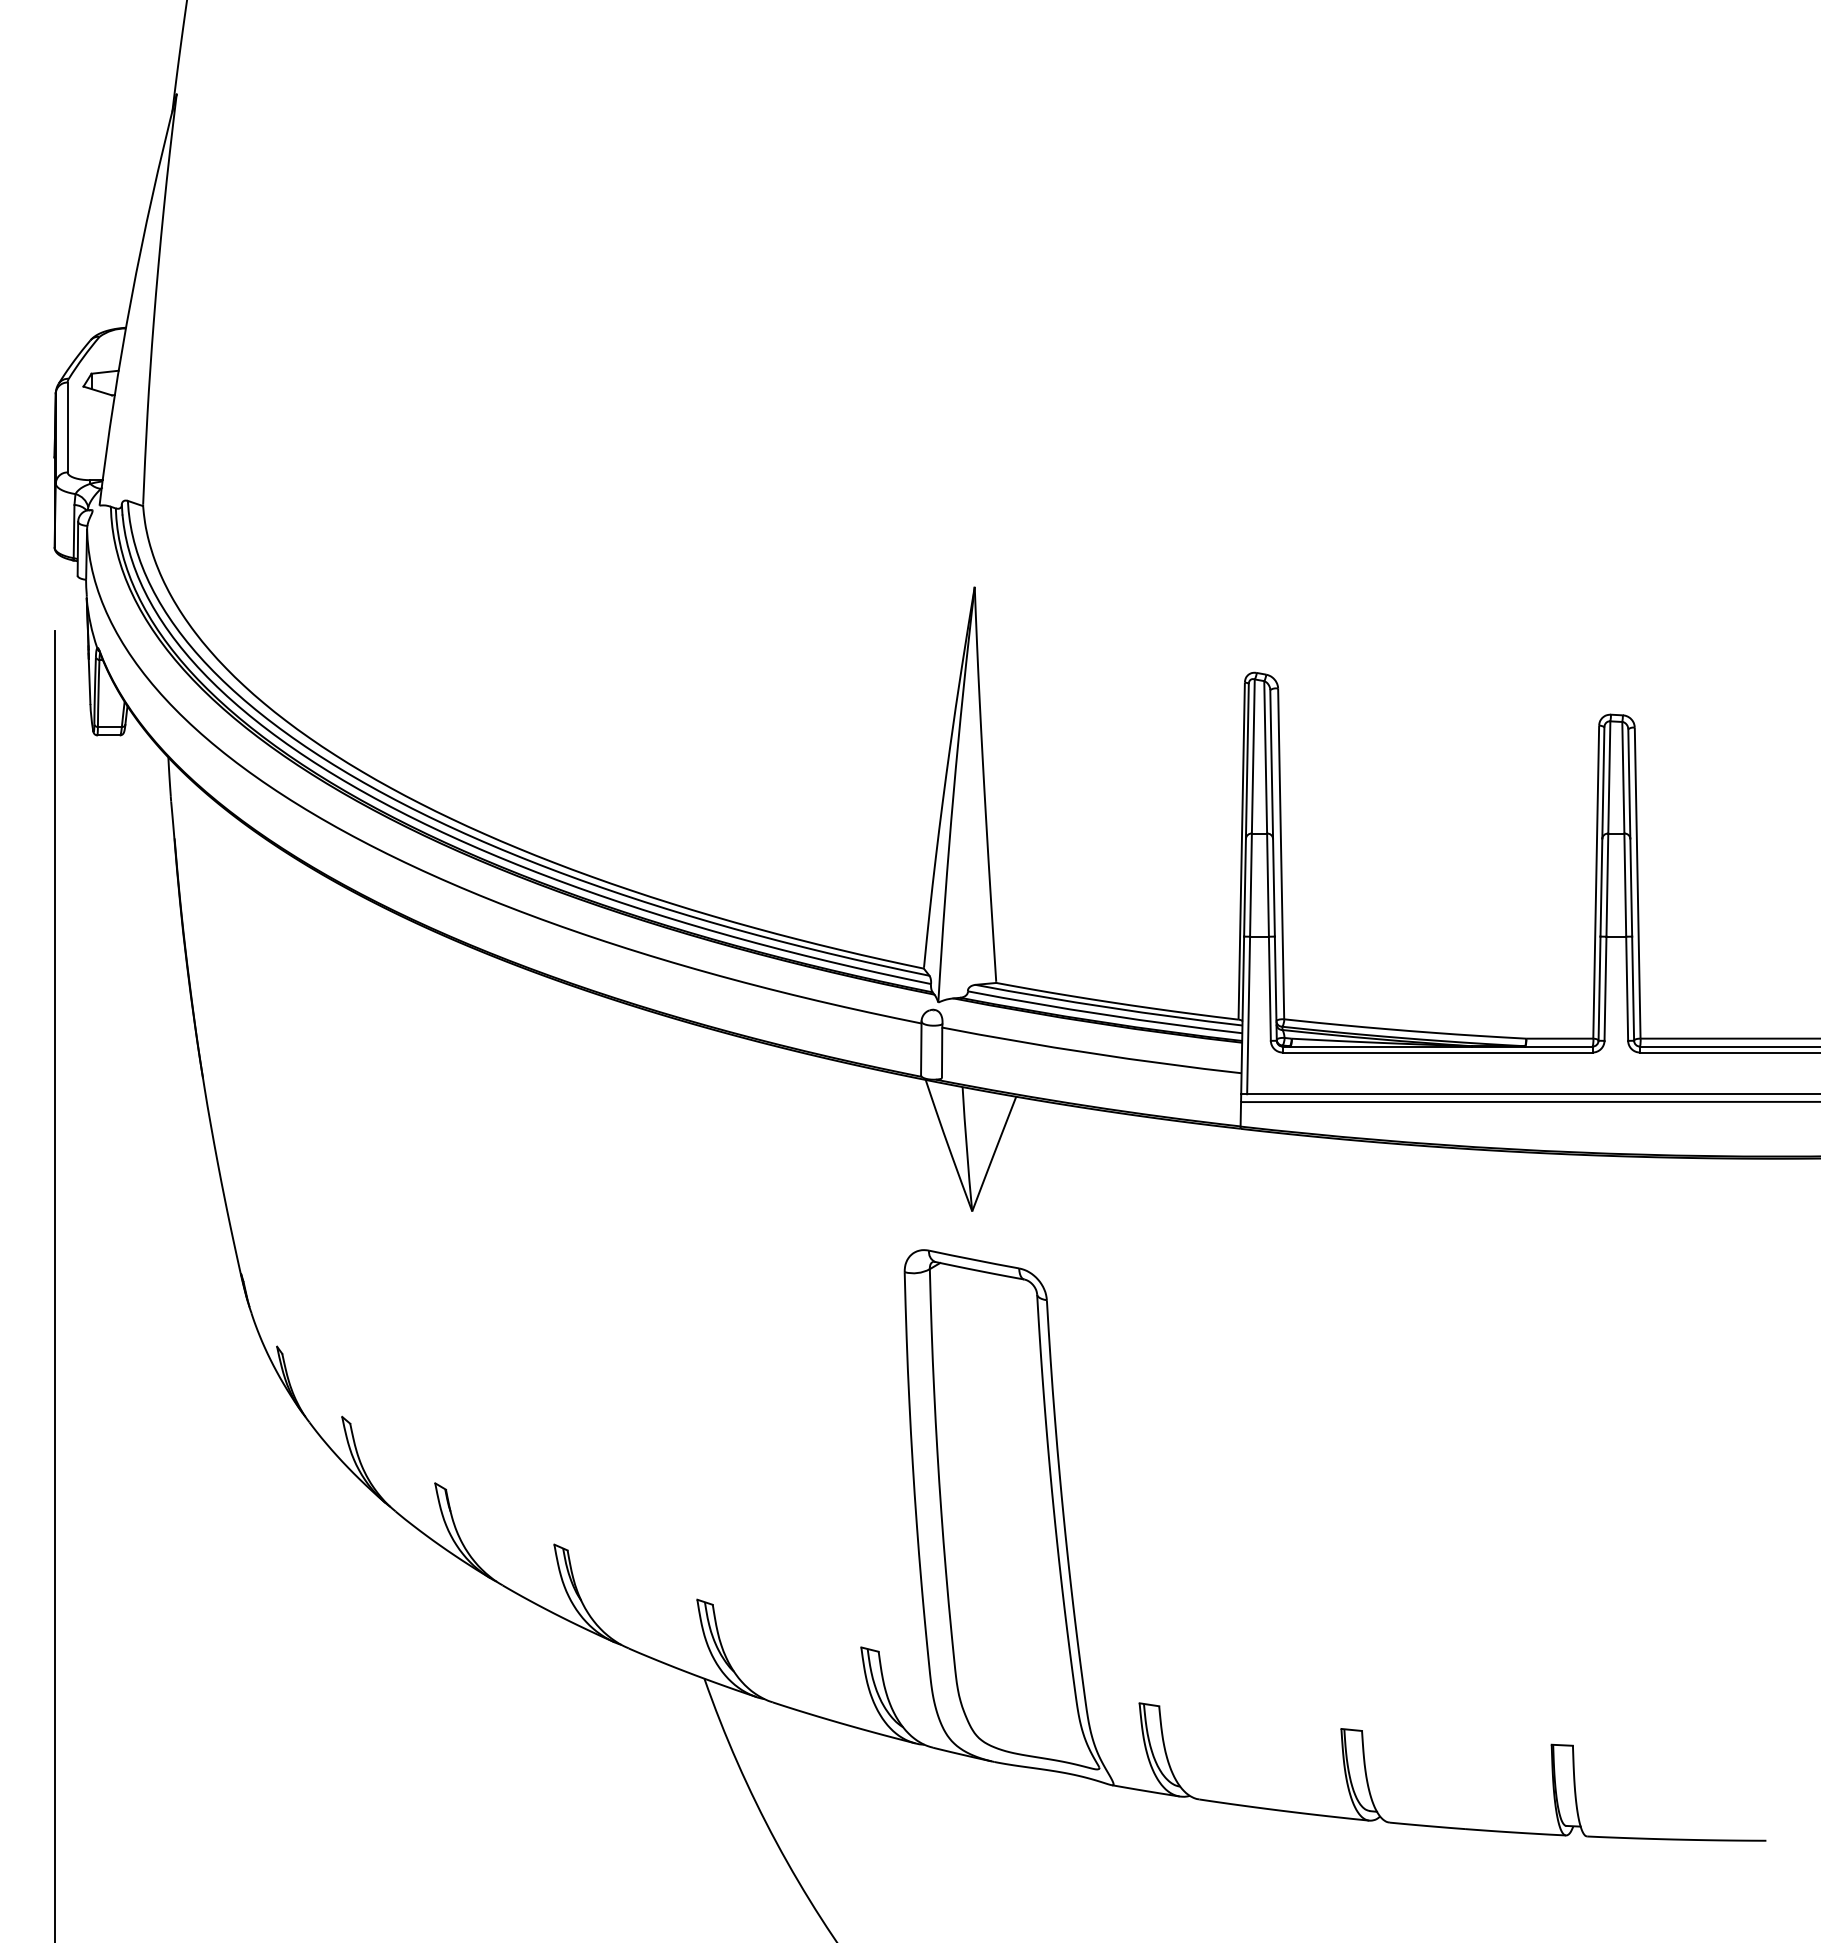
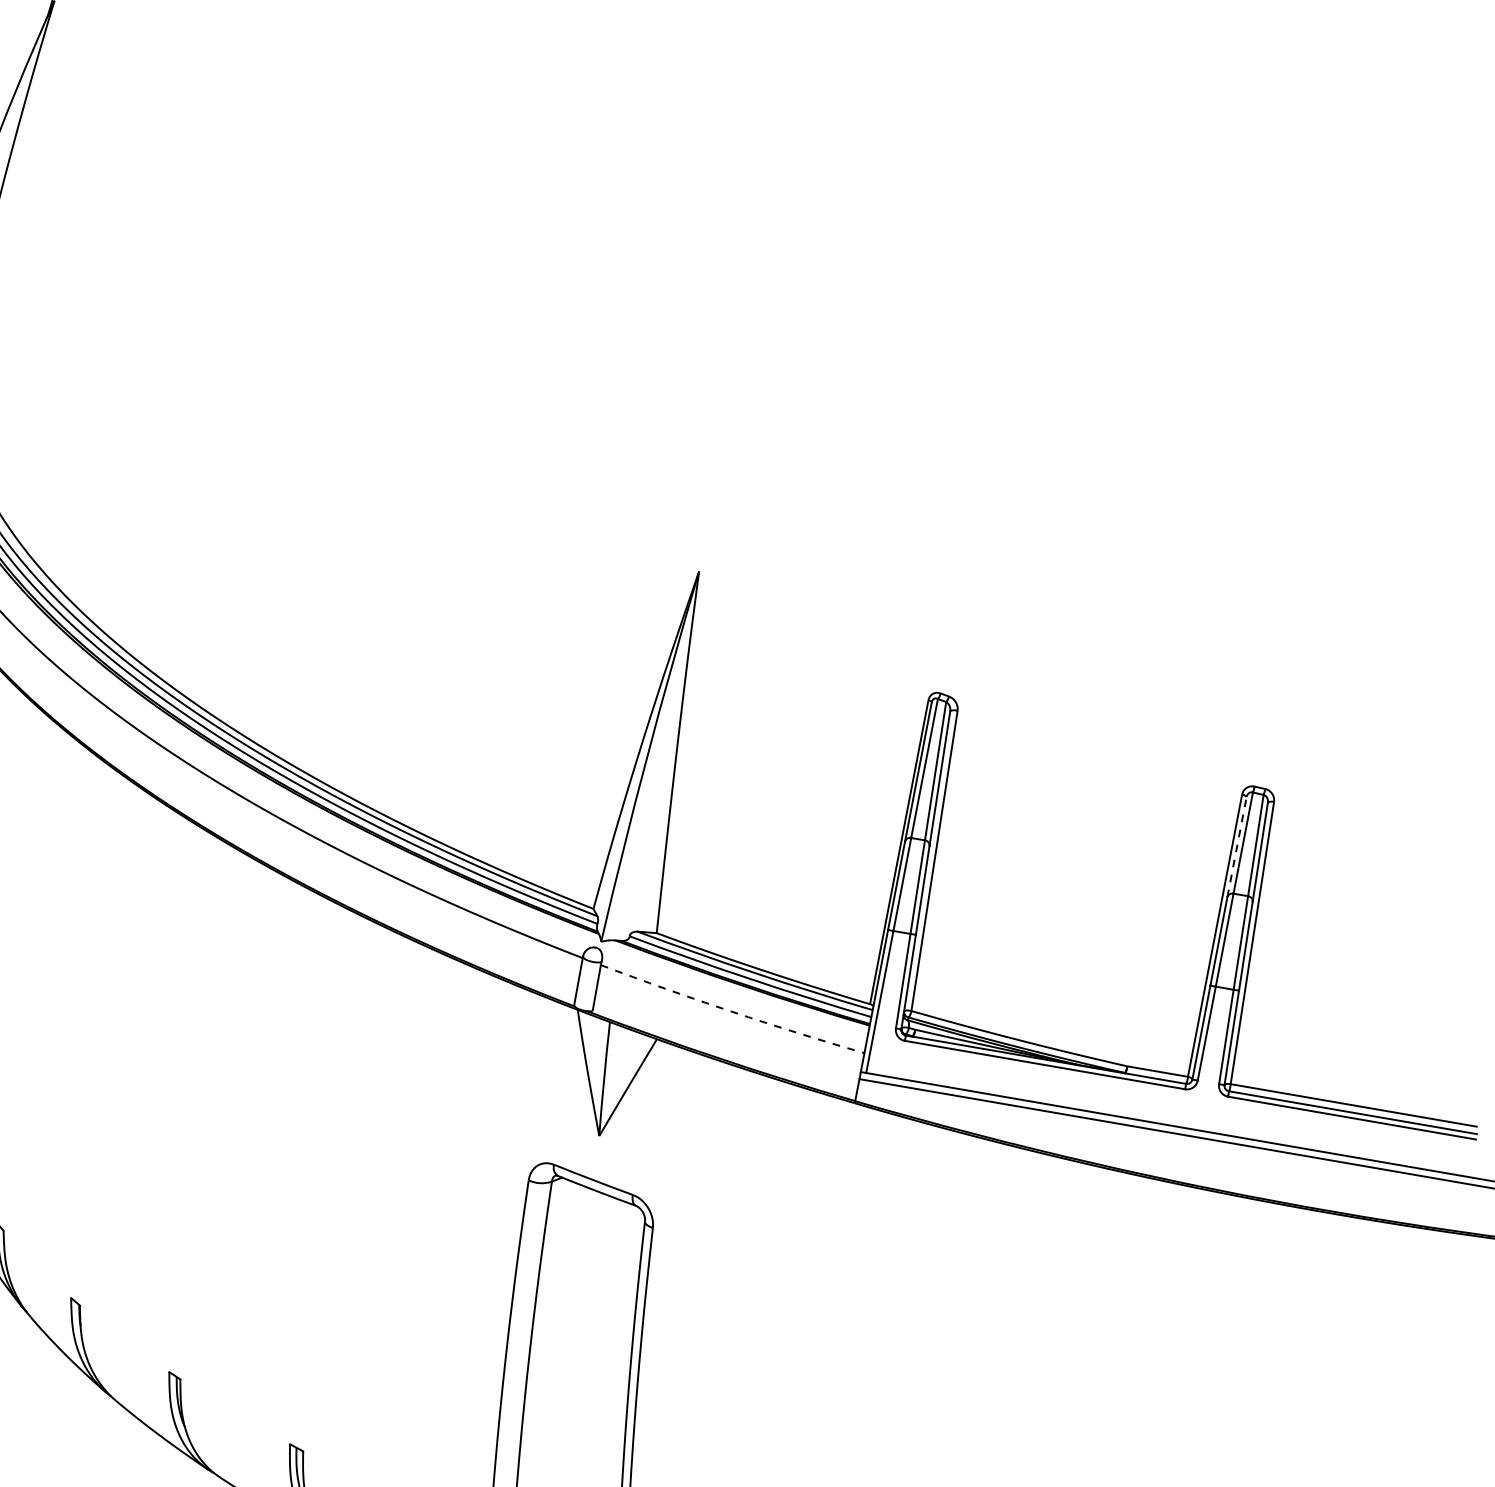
line: (1603, 783) -> (1237, 847), solid -> dashed
arc: (1091, 1053) -> (731, 1011), solid -> dashed

